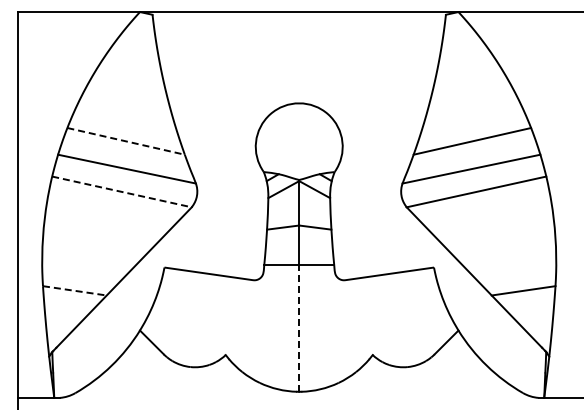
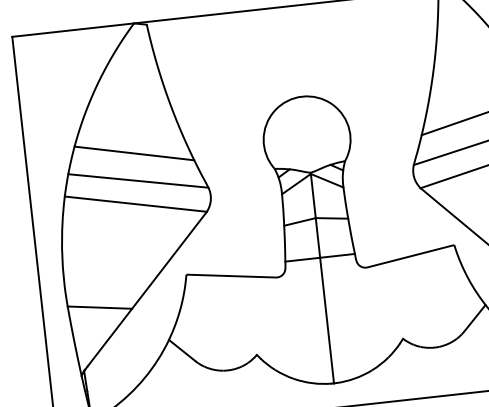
line: (126, 141) -> (134, 153), dashed -> solid
line: (122, 192) -> (136, 204), dashed -> solid
line: (75, 290) -> (100, 307), dashed -> solid
line: (299, 328) -> (327, 320), dashed -> solid

